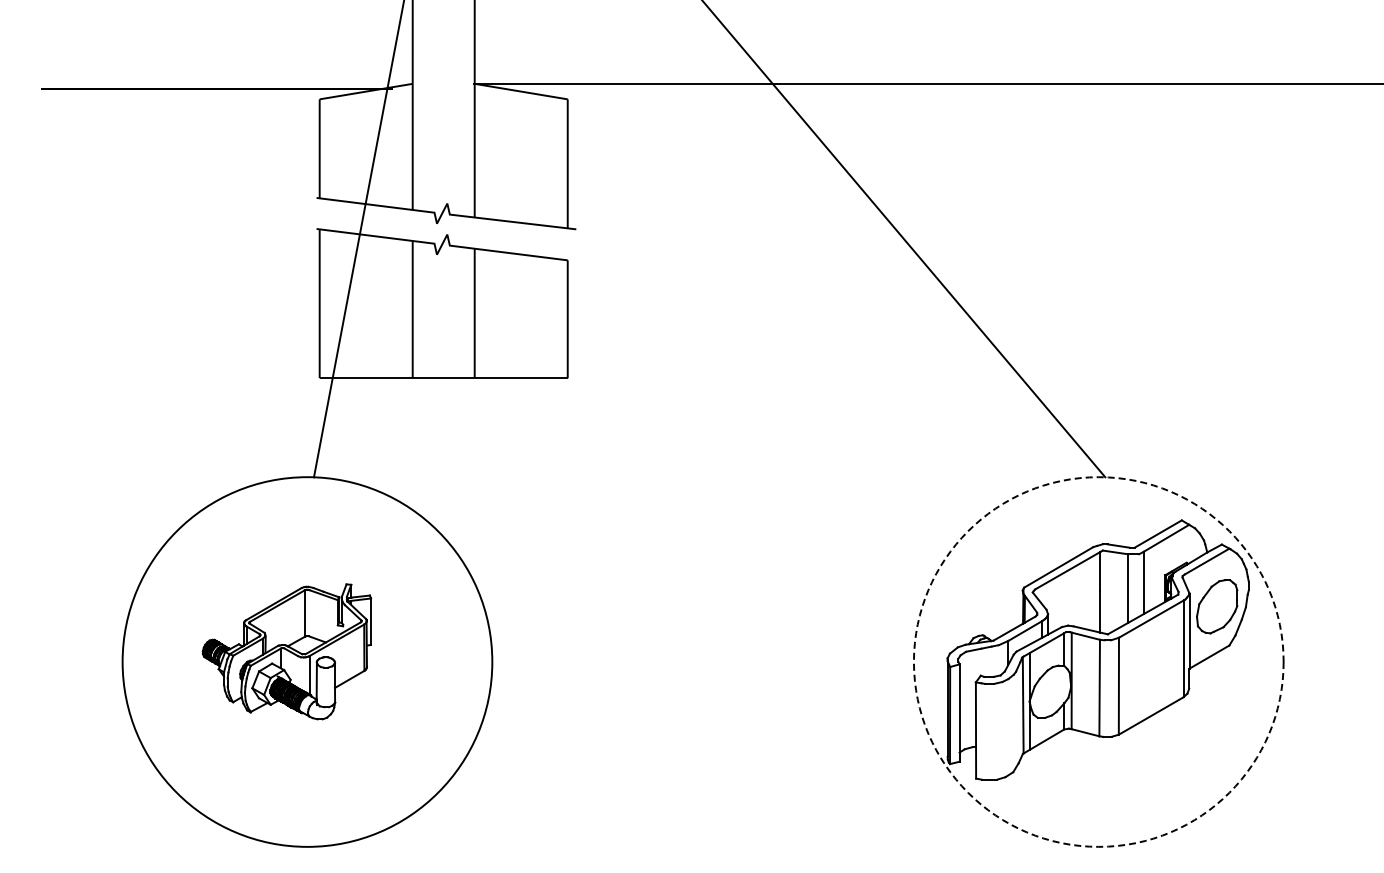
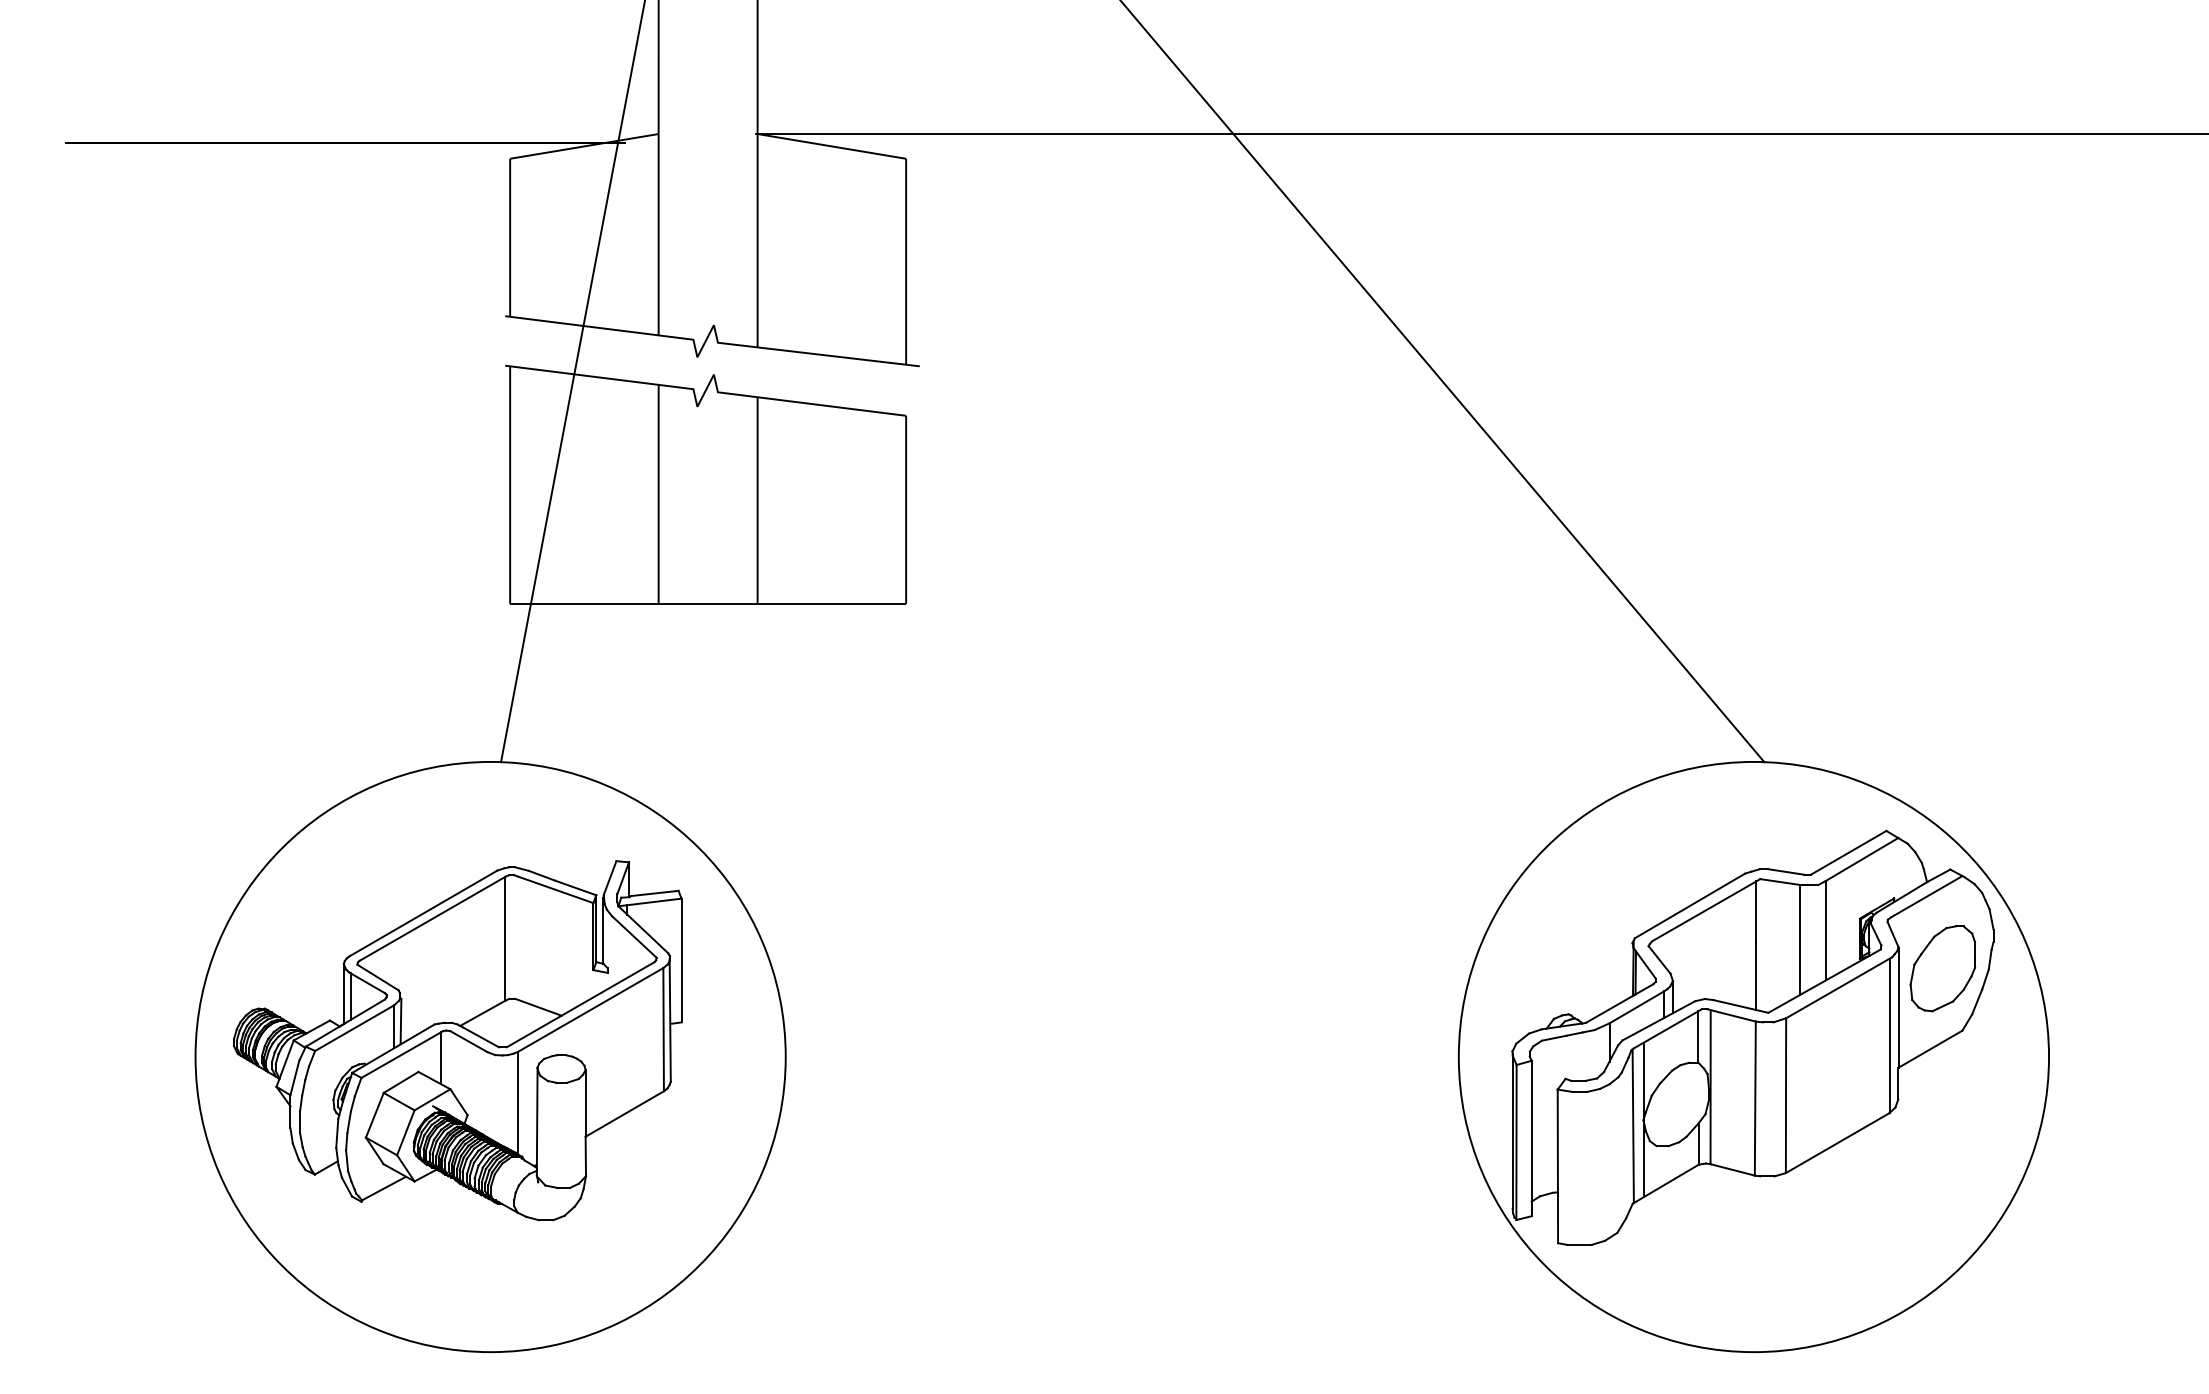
part: (286, 651) -> (457, 1040), size x1.67
circle: (1098, 661) -> (1753, 1056), dashed -> solid

